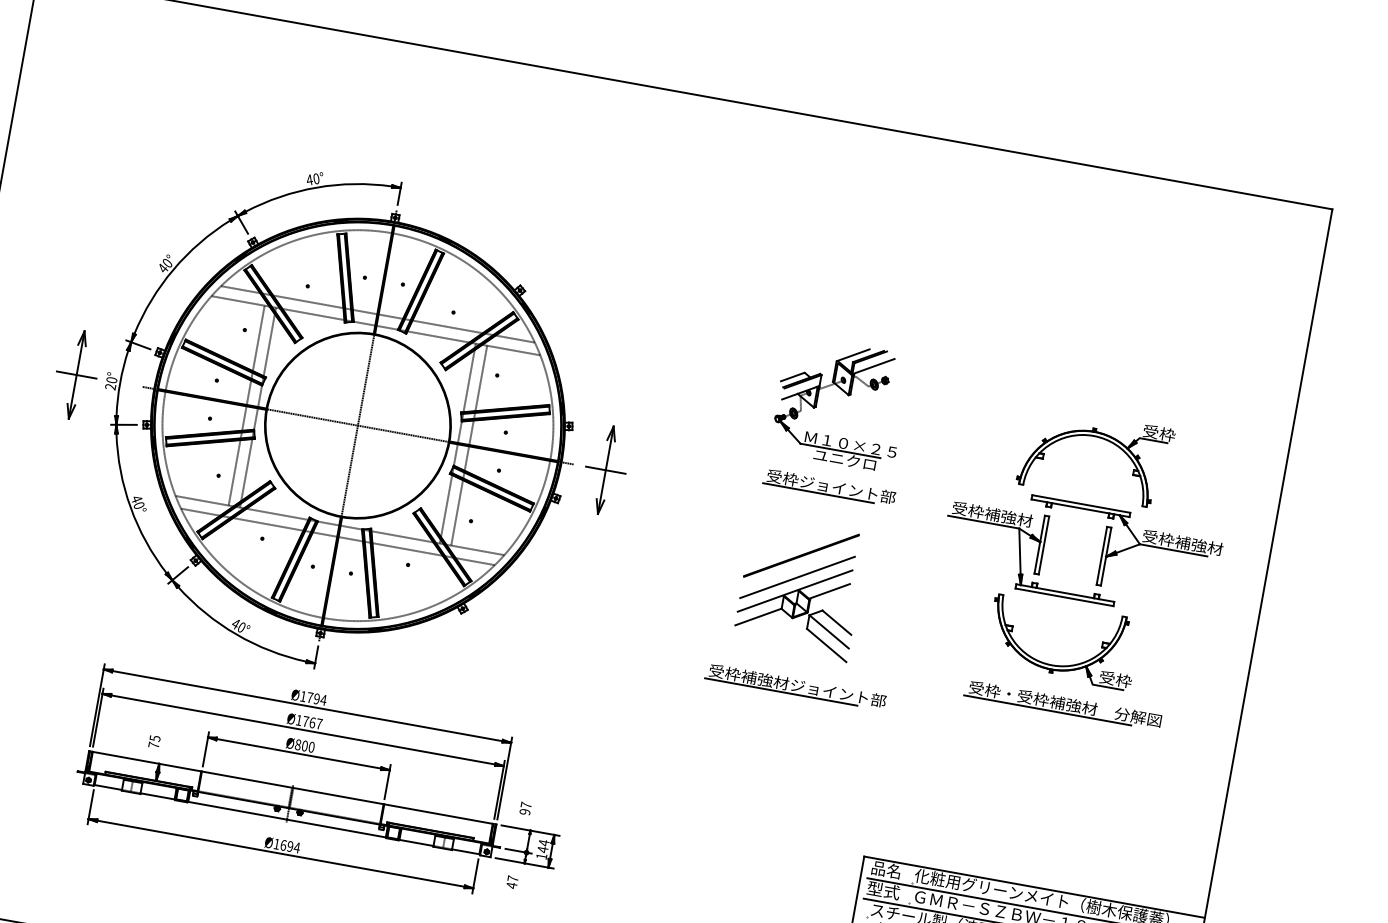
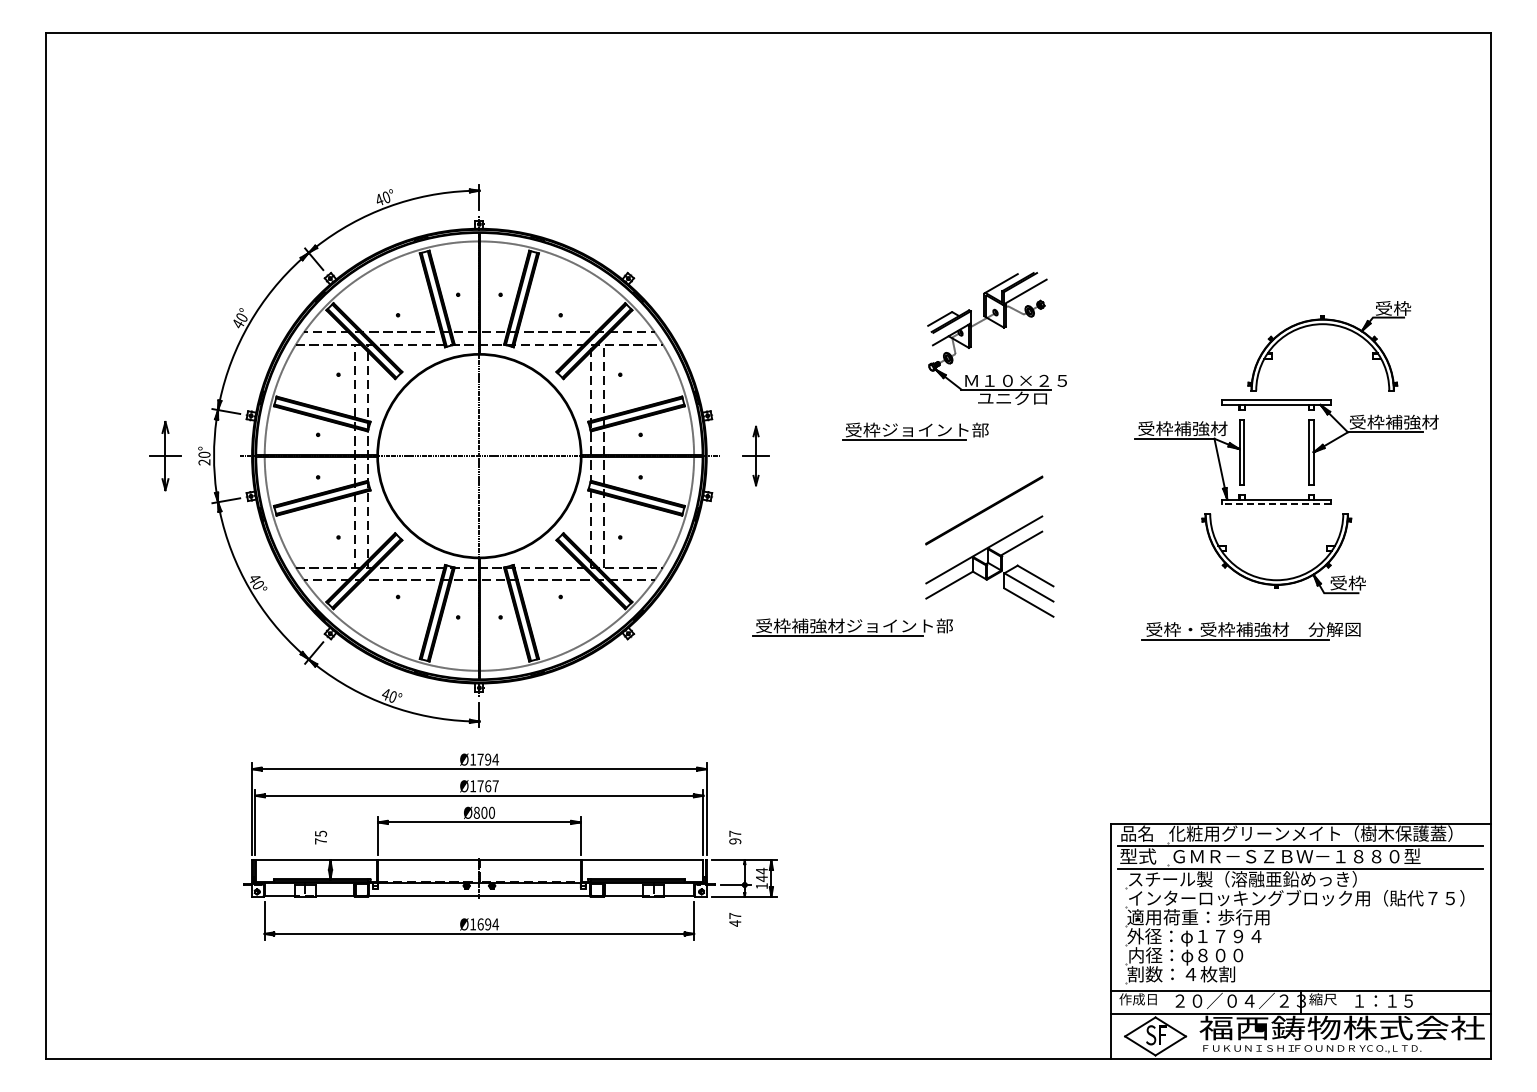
part: (76, 374) -> (165, 455), size x0.7
part: (1103, 439) -> (1334, 326), moved
part: (605, 469) -> (755, 455), size x0.6
part: (829, 487) -> (915, 431), moved
line: (797, 577) -> (984, 534), removed
line: (1064, 597) -> (1276, 504), solid -> dashed
part: (795, 686) -> (852, 627), moved
part: (1062, 705) -> (1250, 631), moved

